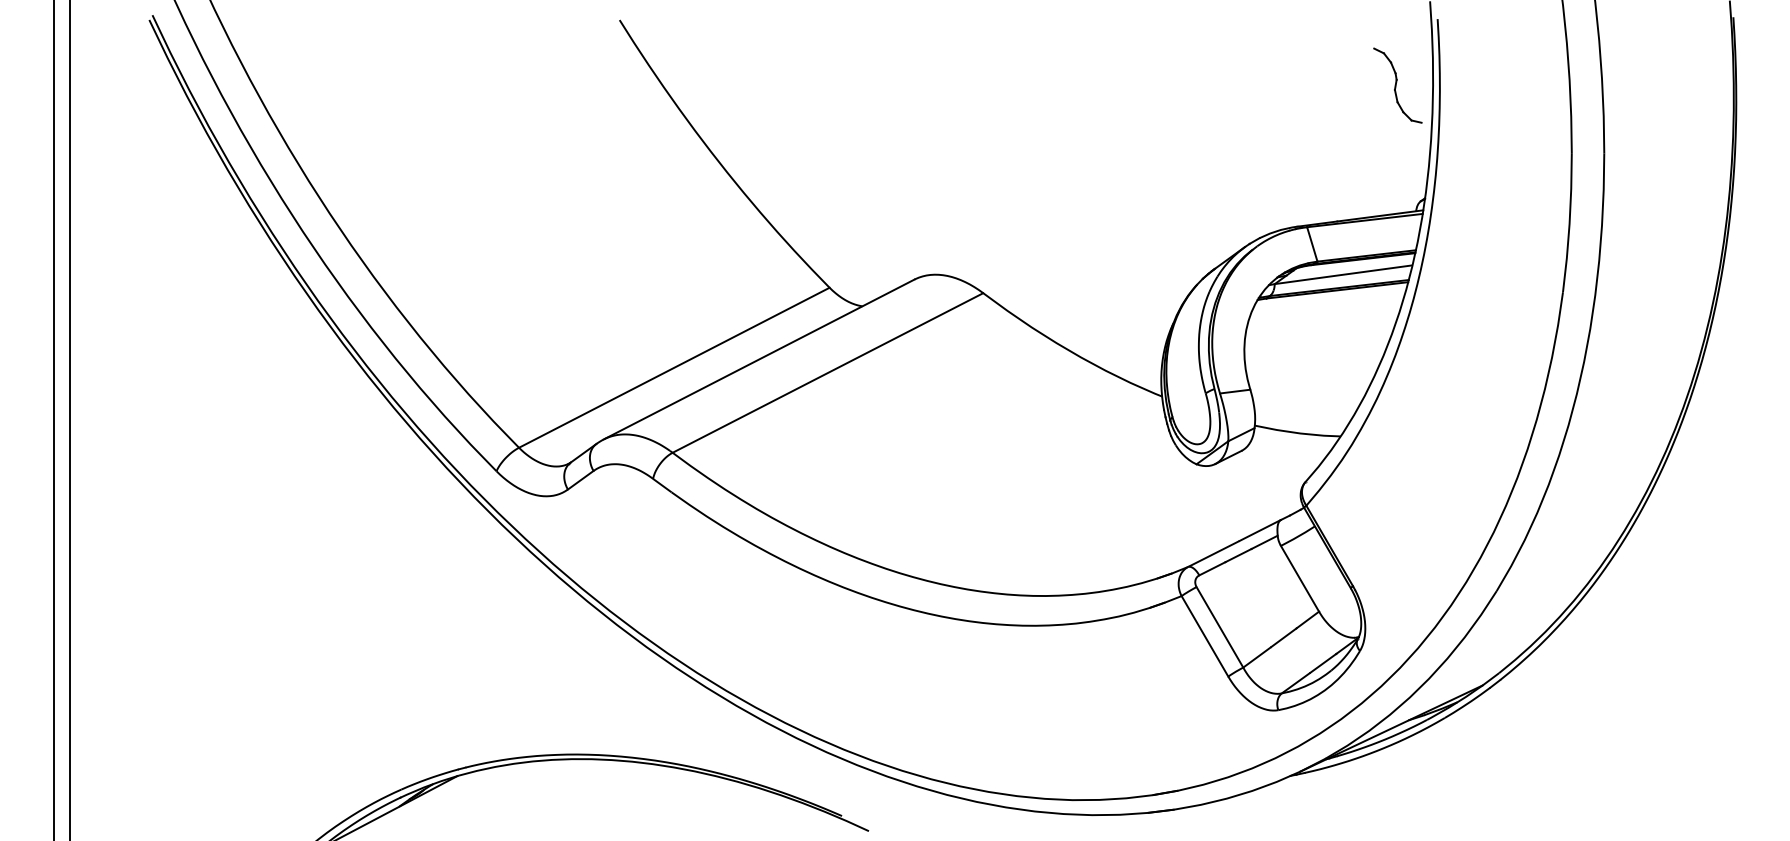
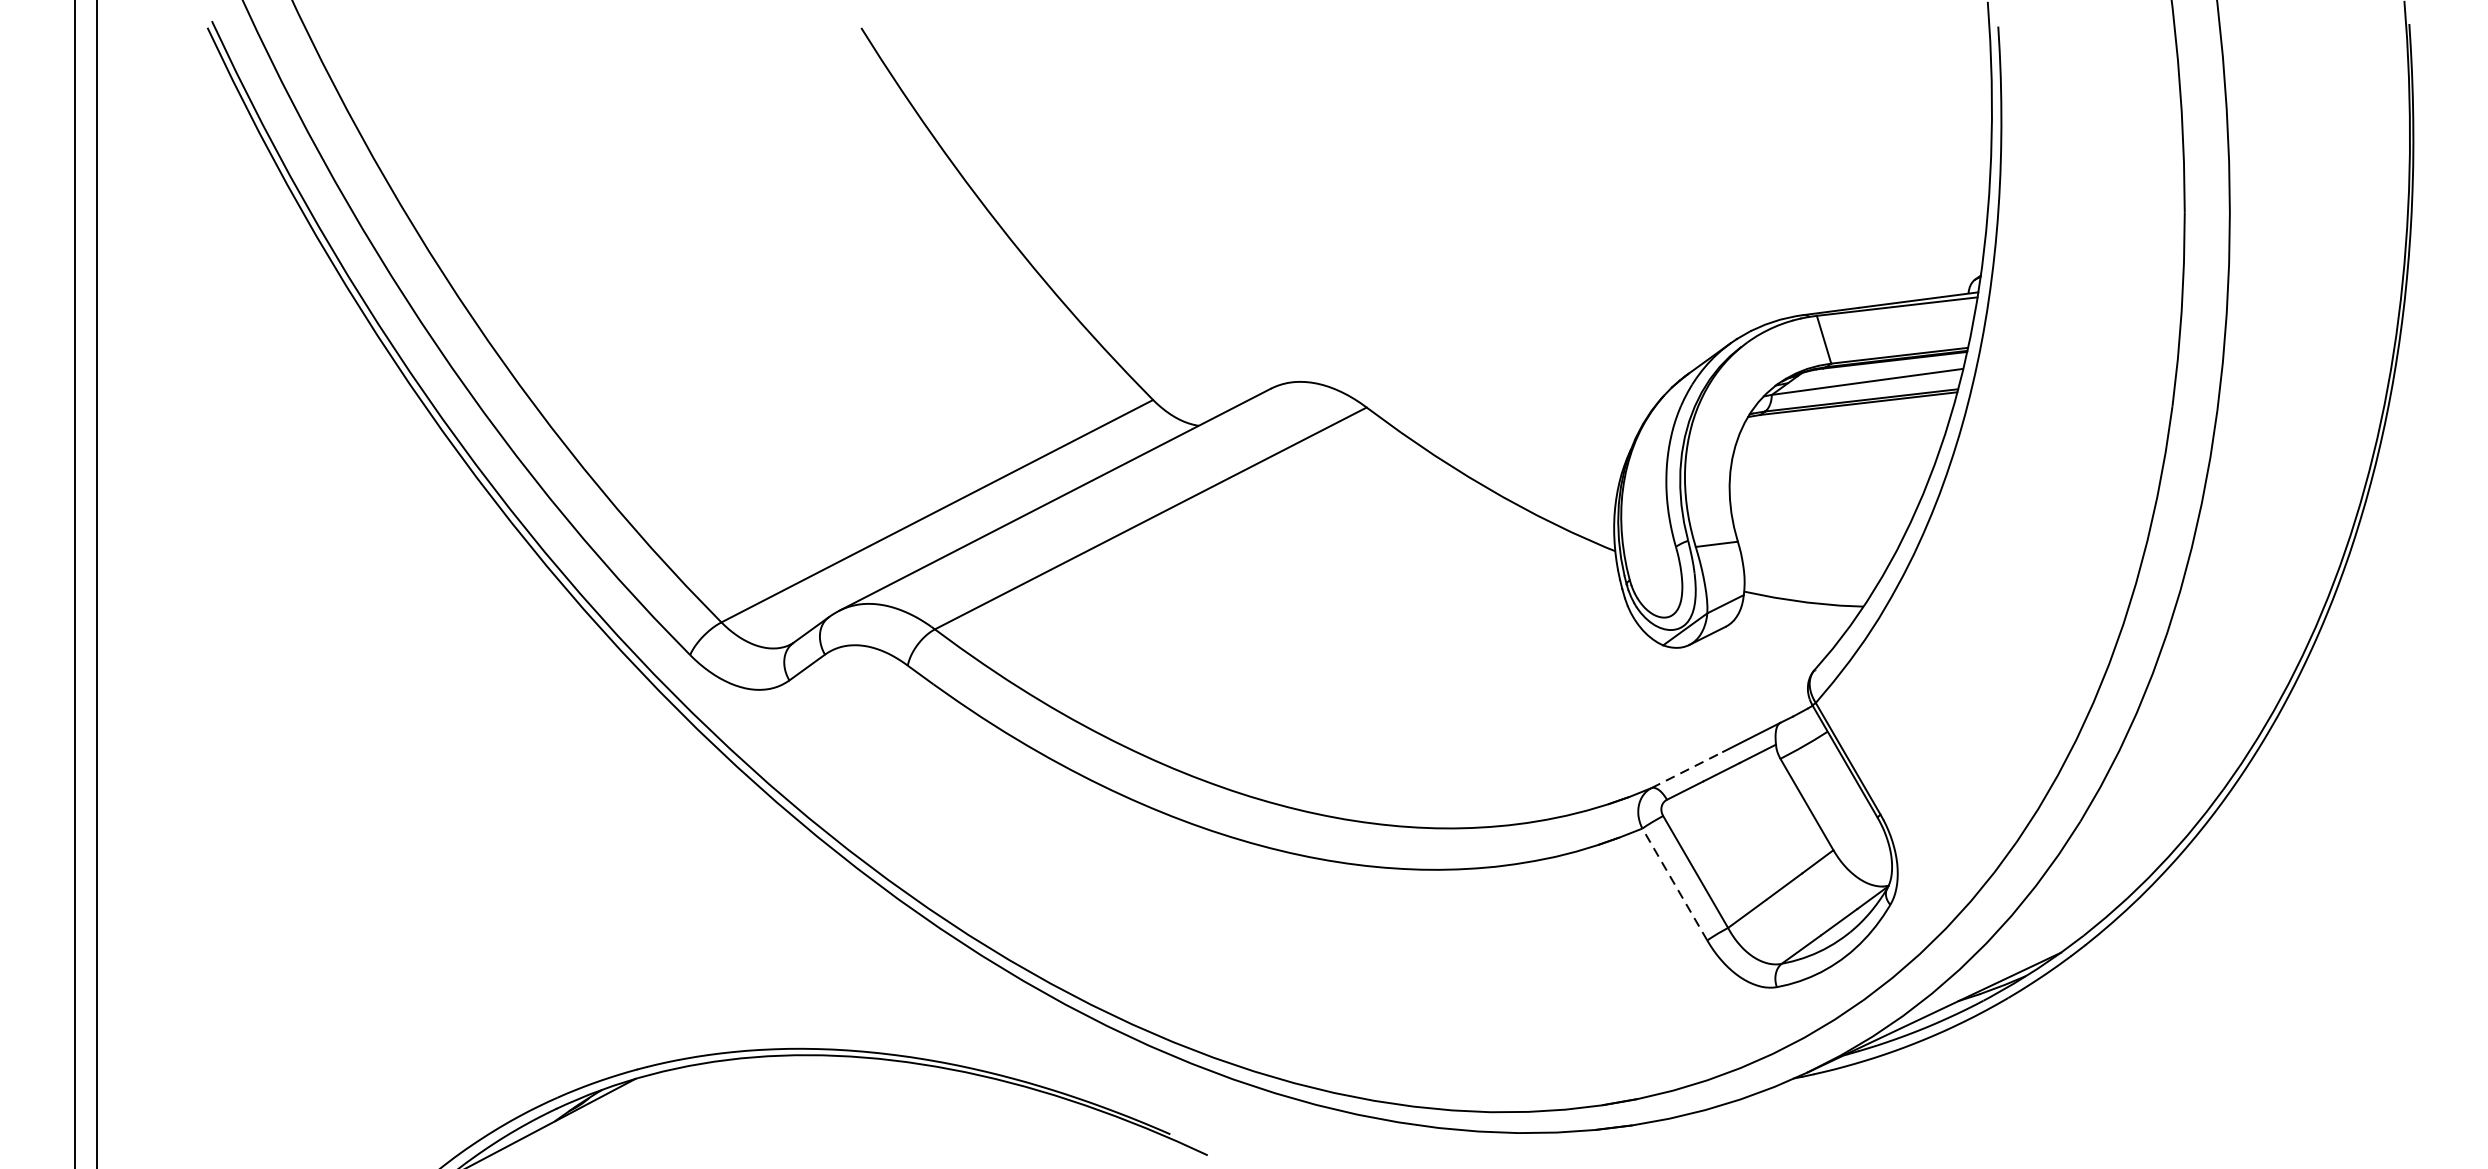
part: (1397, 85) -> (1942, 118), removed
line: (1213, 554) -> (1686, 770), solid -> dashed
line: (1204, 636) -> (1674, 884), solid -> dashed

